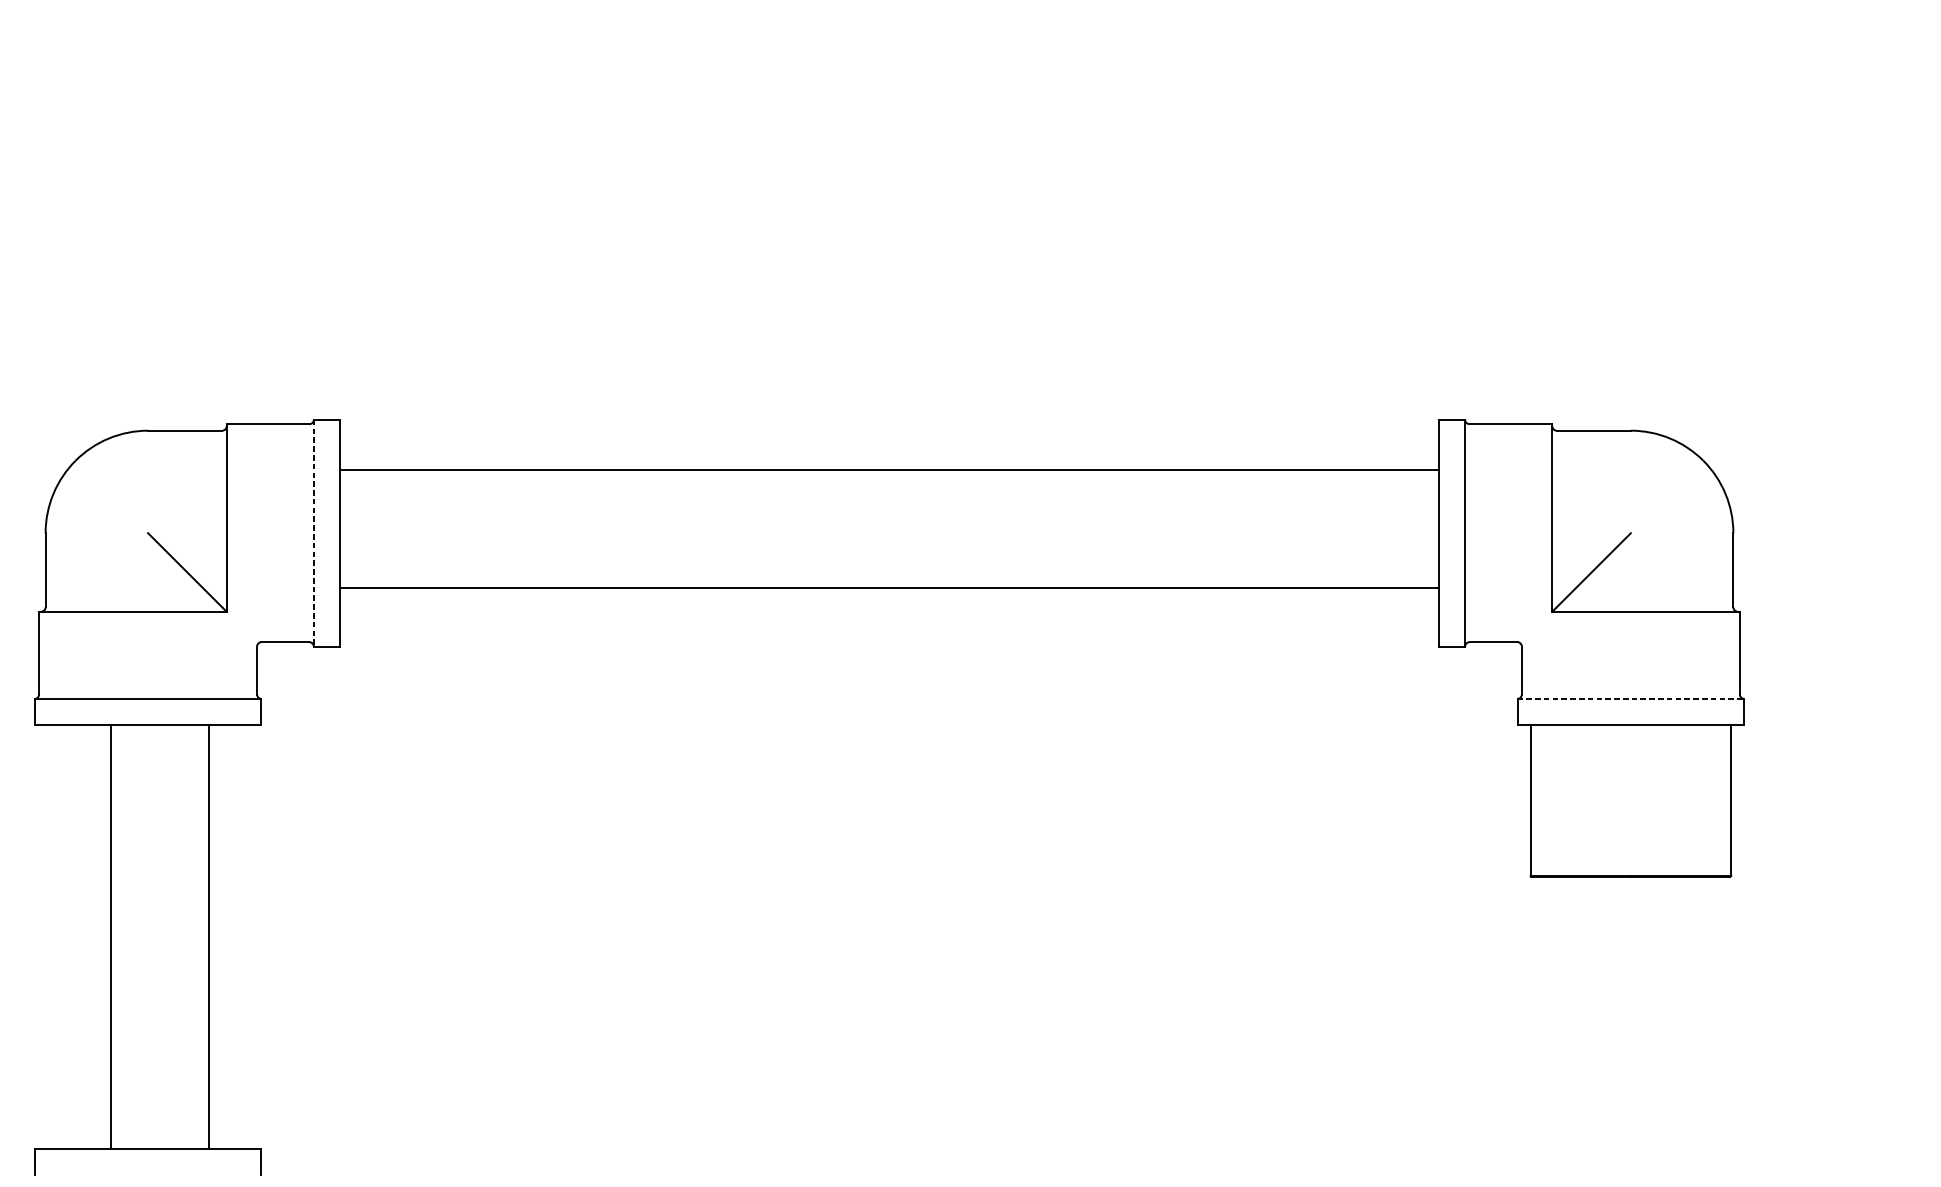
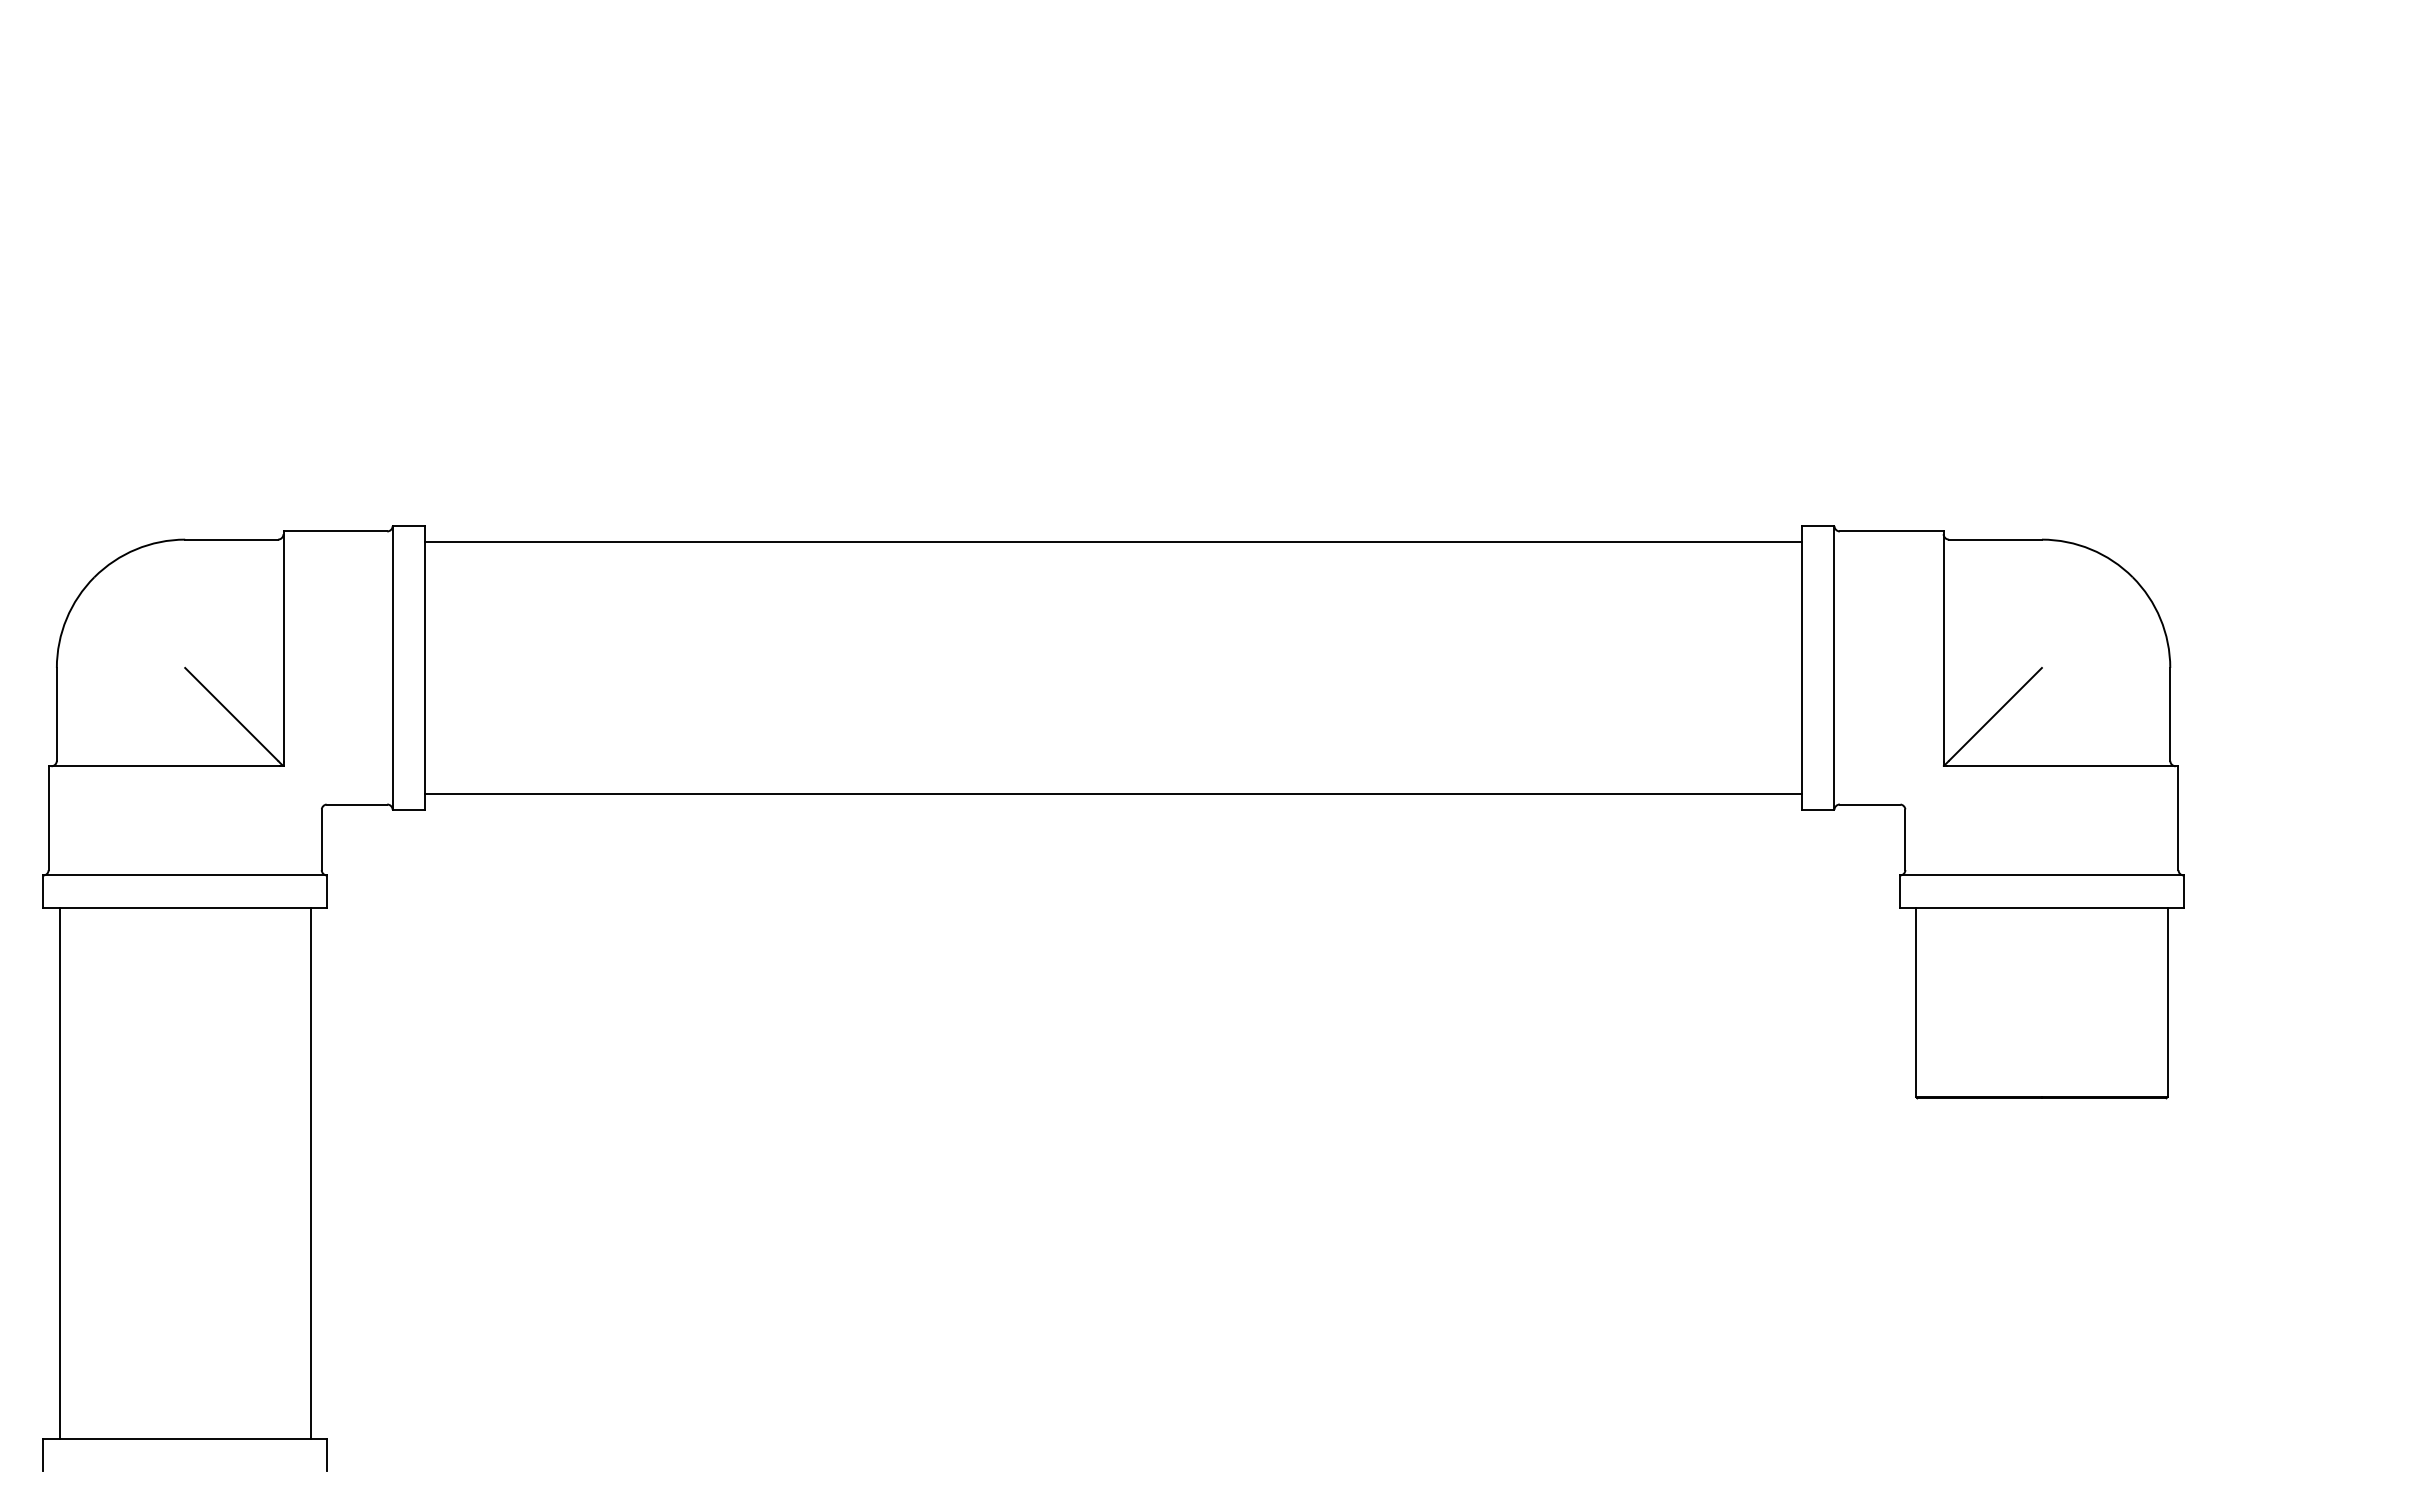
line: (889, 469) -> (1113, 542), moved
line: (313, 532) -> (392, 667), dashed -> solid
line: (889, 587) -> (1113, 793), moved
line: (1630, 698) -> (2041, 875), dashed -> solid
line: (110, 936) -> (59, 1173), moved
line: (209, 936) -> (310, 1173), moved

